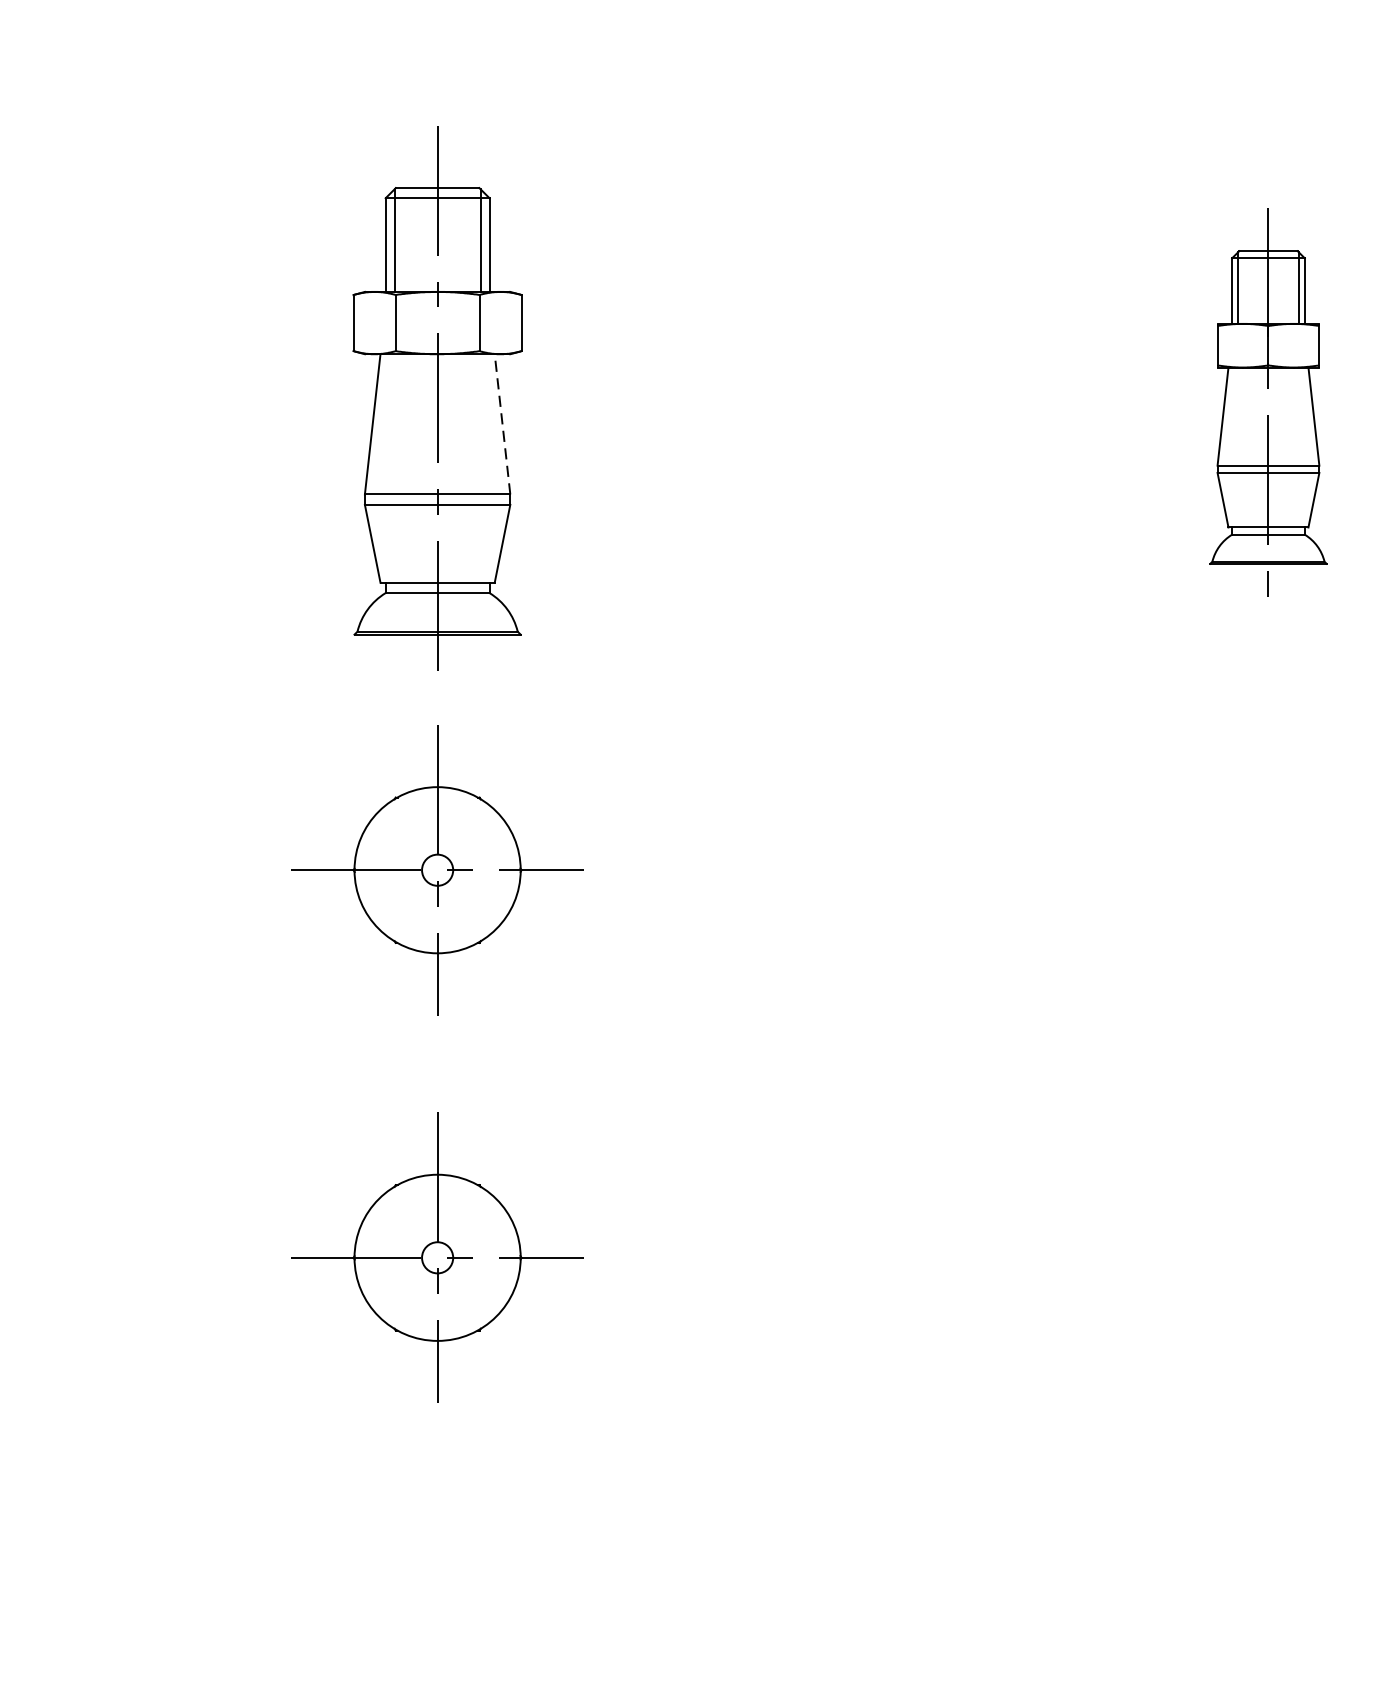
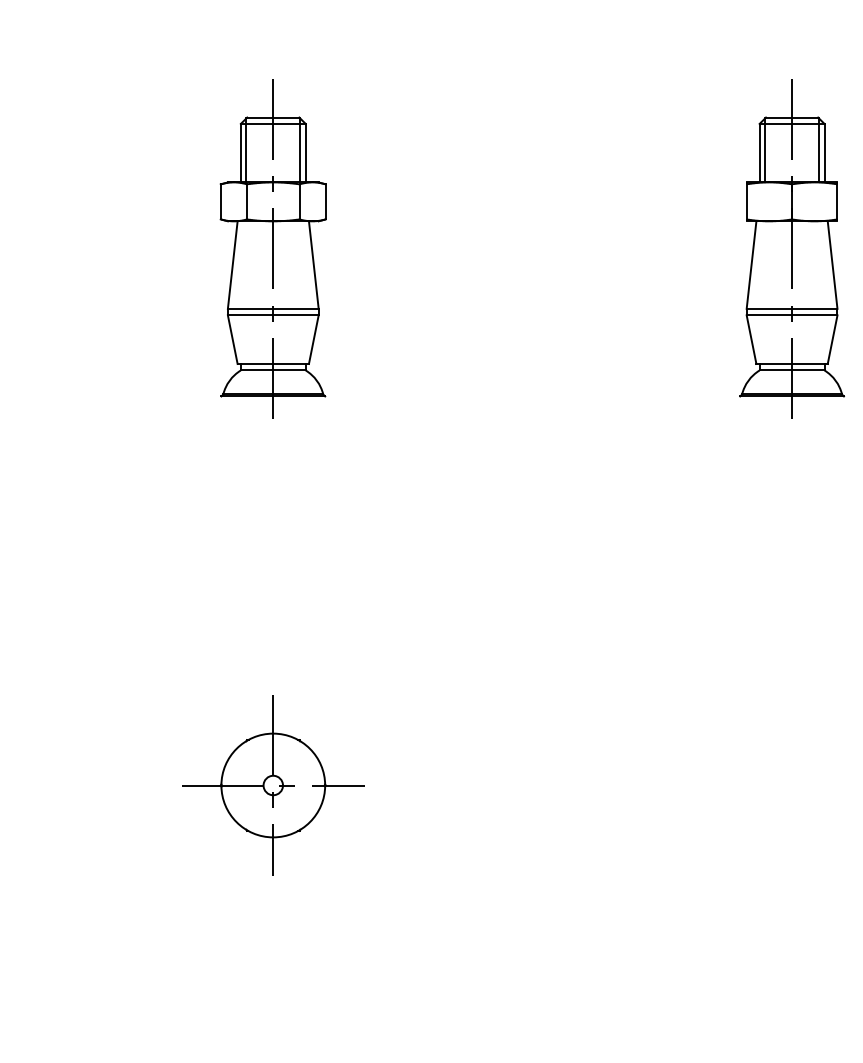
part: (1267, 397) -> (791, 248), size x1.43
line: (502, 423) -> (313, 264), dashed -> solid
part: (437, 870) -> (273, 543), removed

